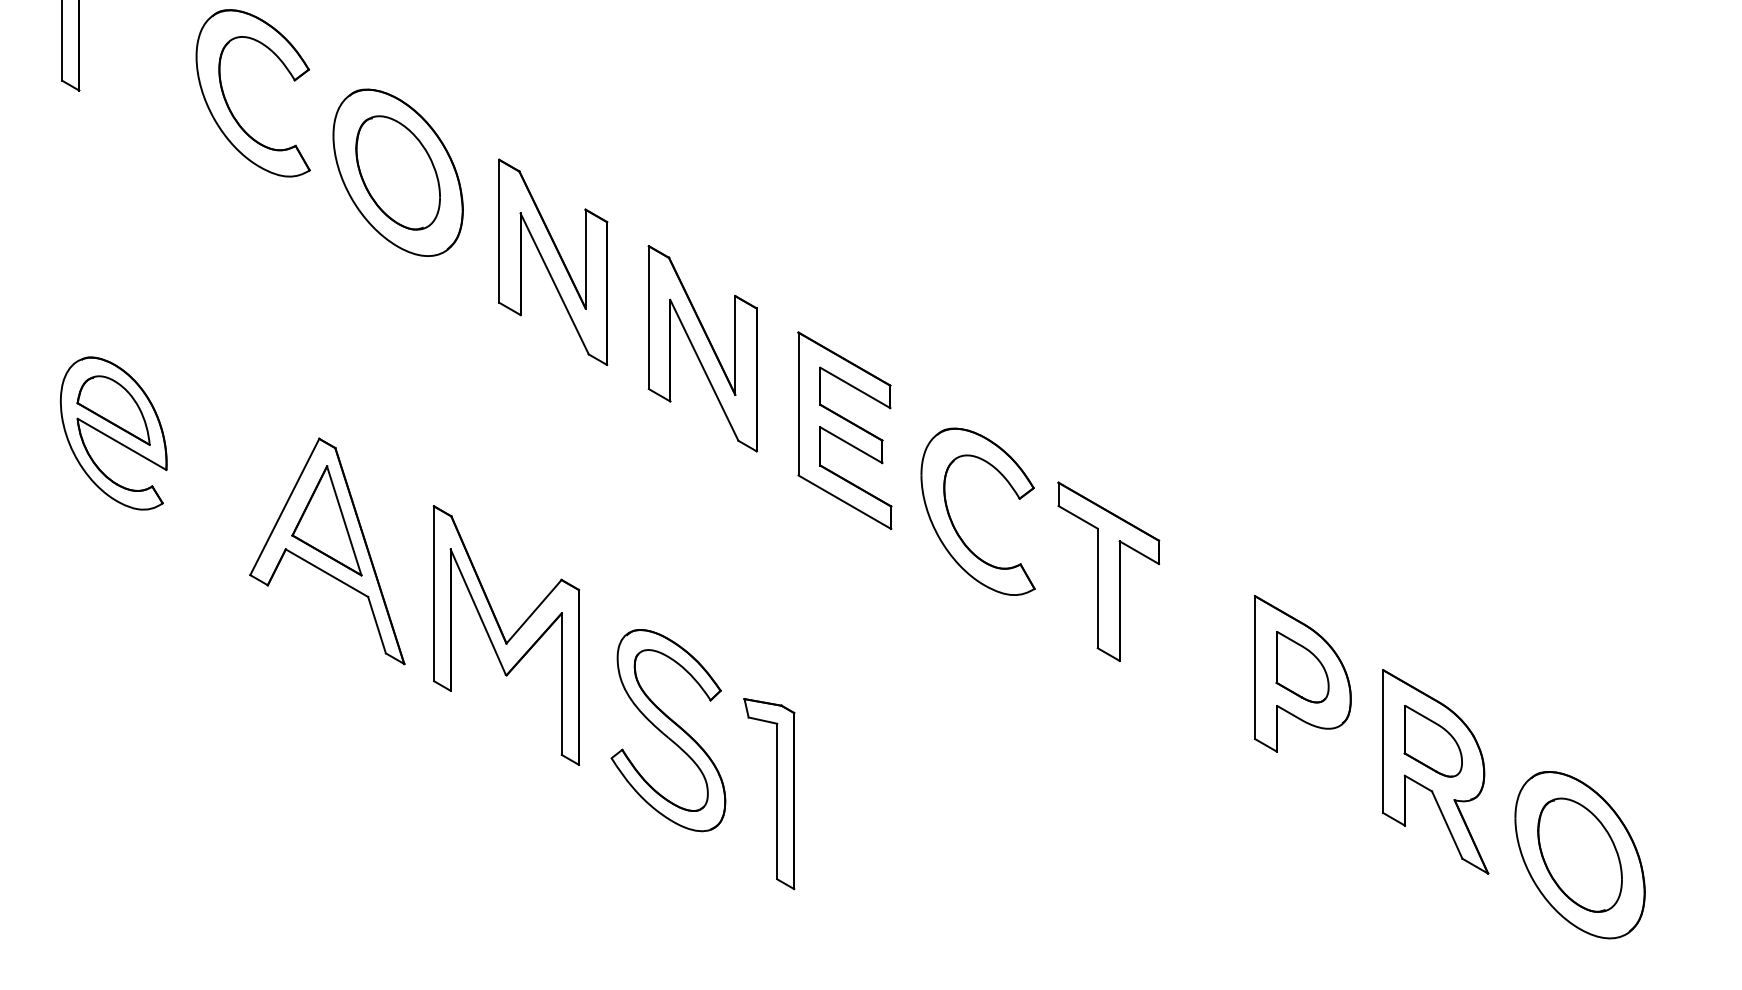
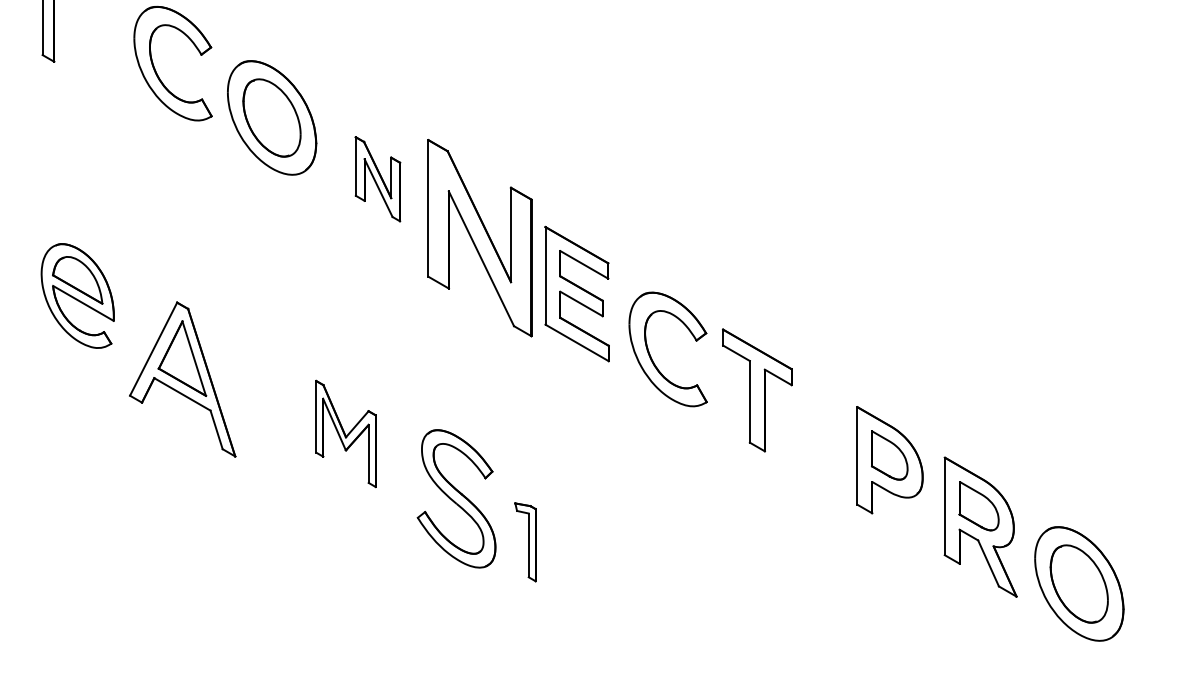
part: (552, 262) -> (377, 179), size x0.6
part: (703, 347) -> (480, 237), size x1.4
part: (327, 551) -> (182, 379), moved
part: (505, 634) -> (345, 433), size x0.6
part: (769, 794) -> (525, 542), size x0.6

